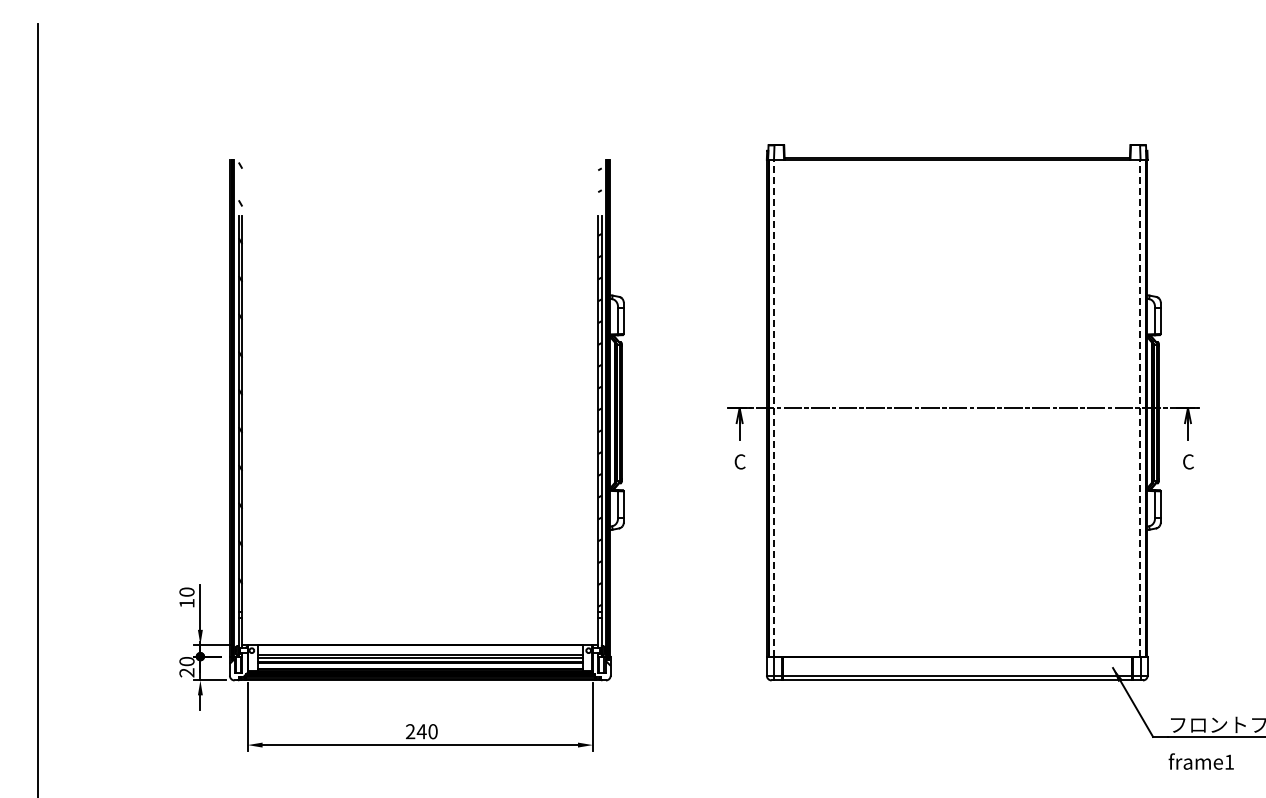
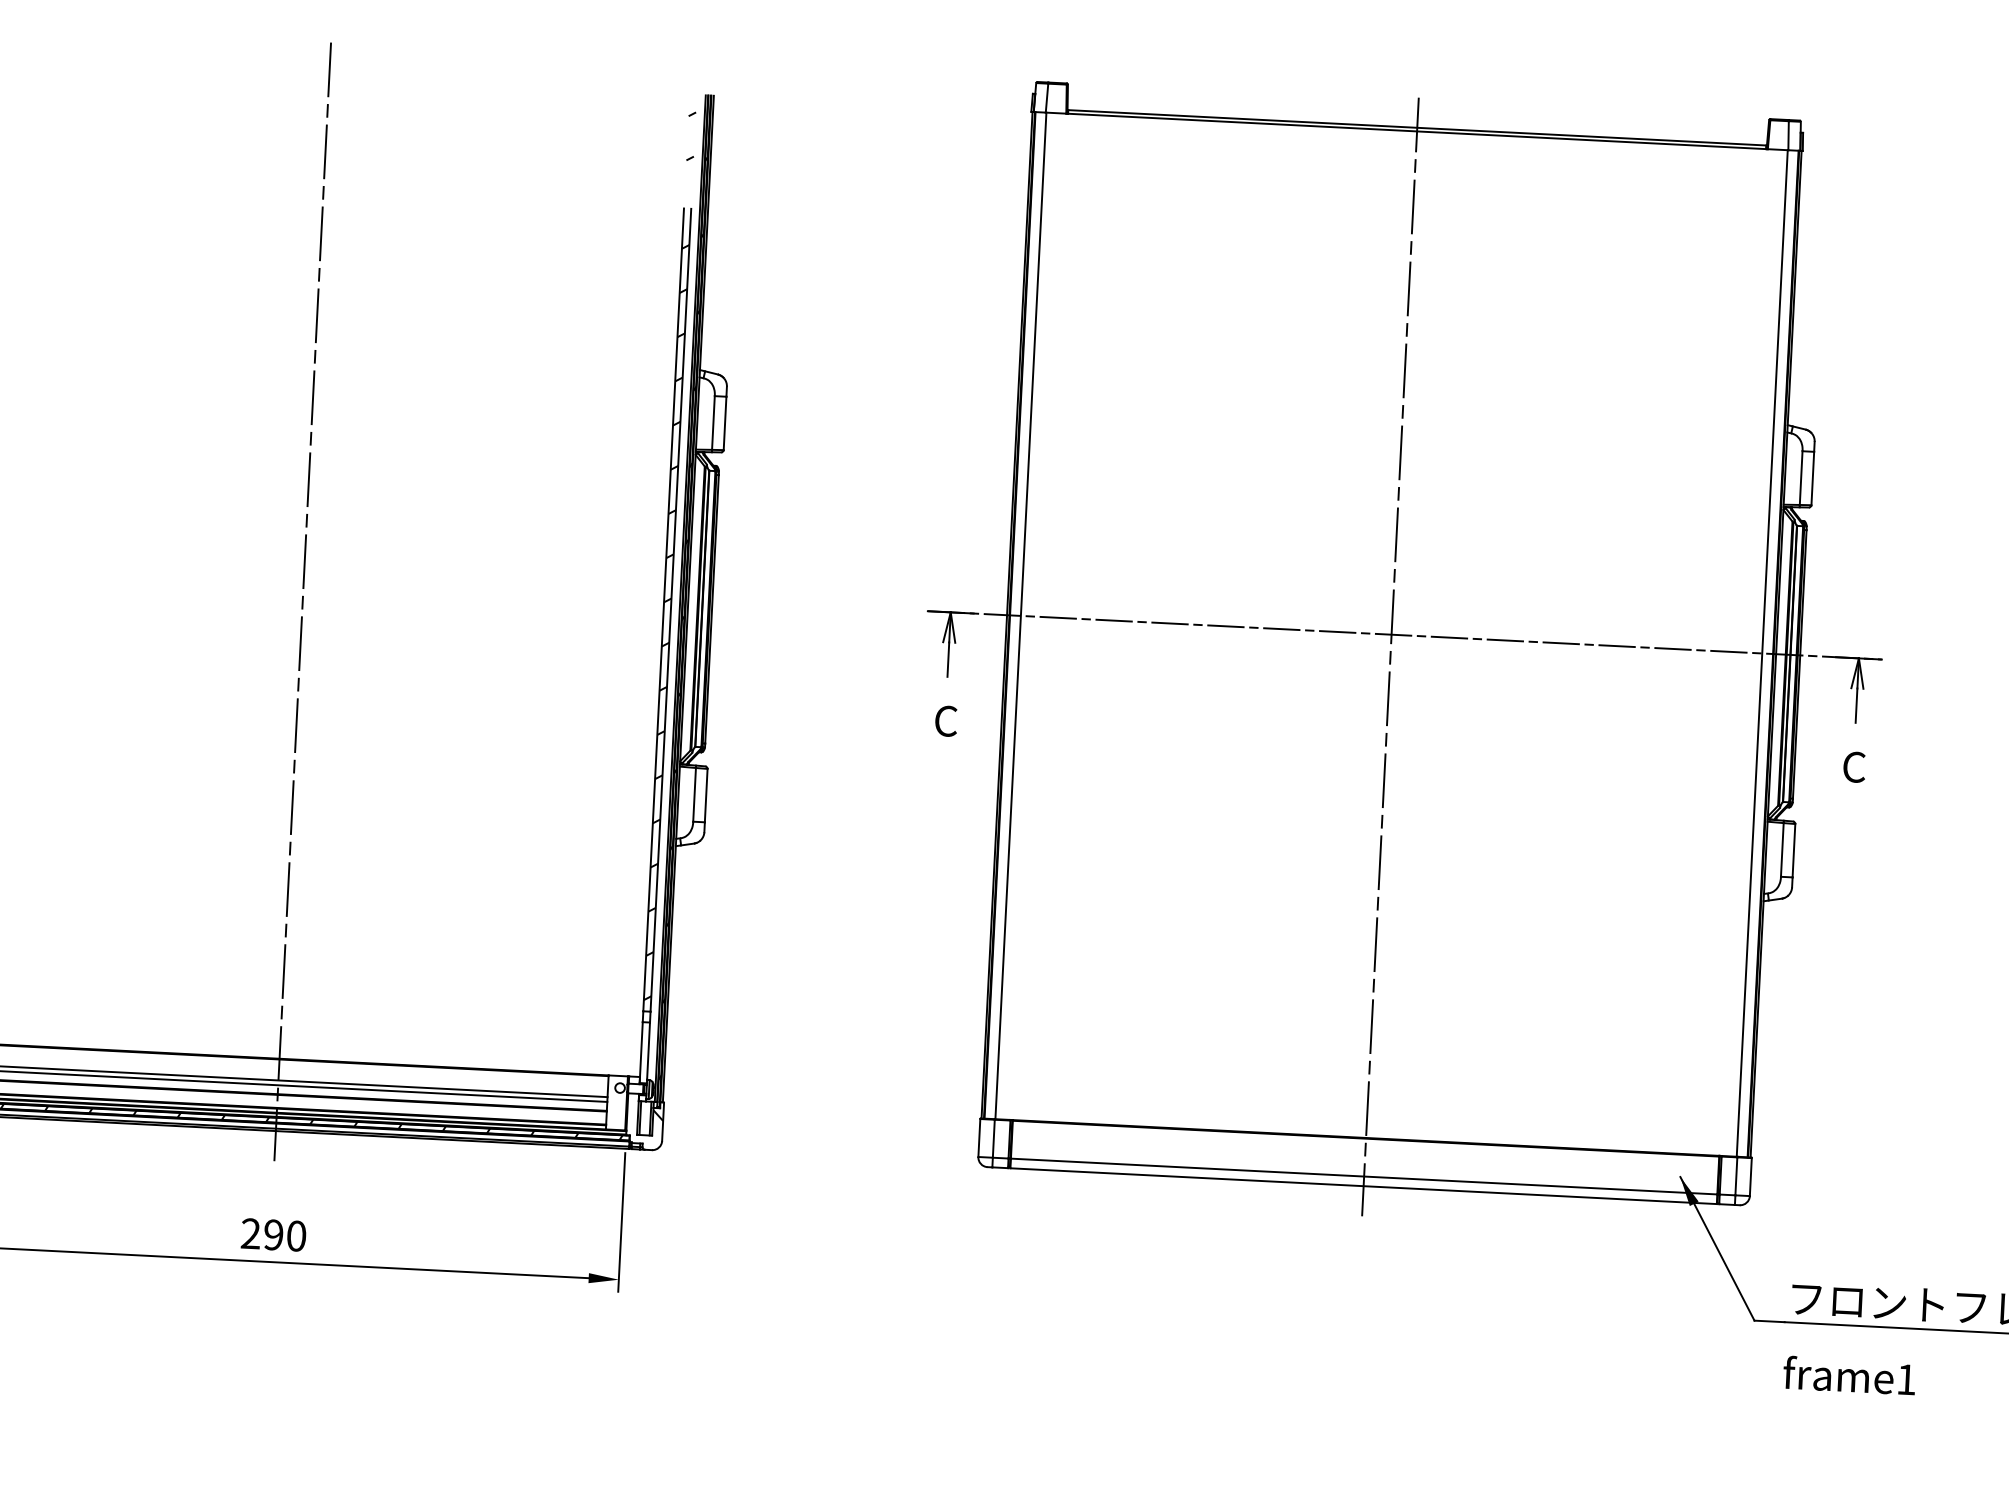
line: (774, 407) -> (1021, 614), dashed -> solid
line: (1140, 407) -> (1762, 652), dashed -> solid
line: (420, 419) -> (303, 602), added
line: (957, 419) -> (1390, 657), added
text: (421, 731) -> (273, 1234), 240 -> 290

